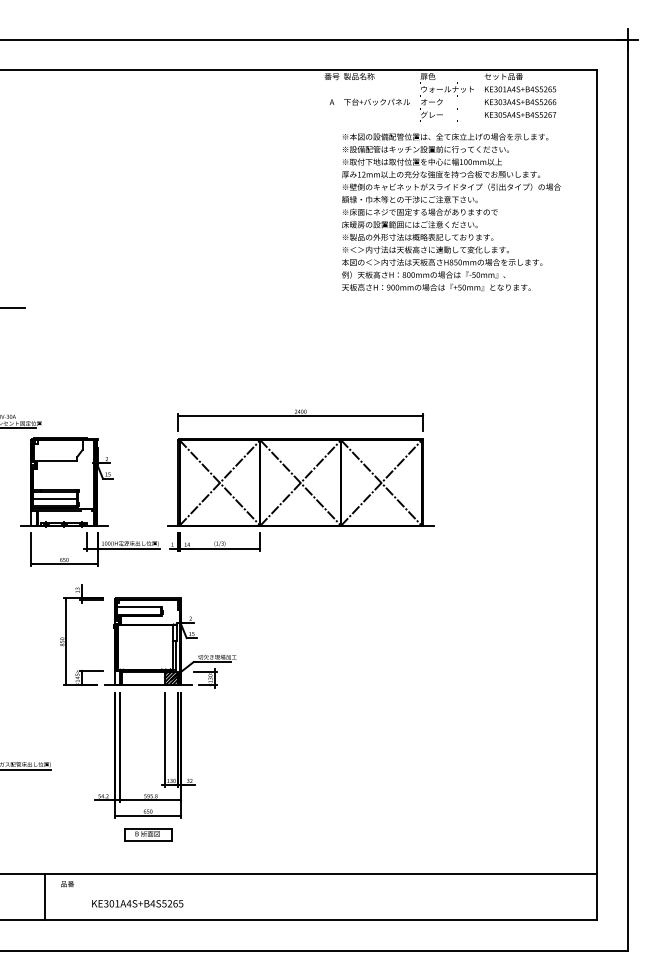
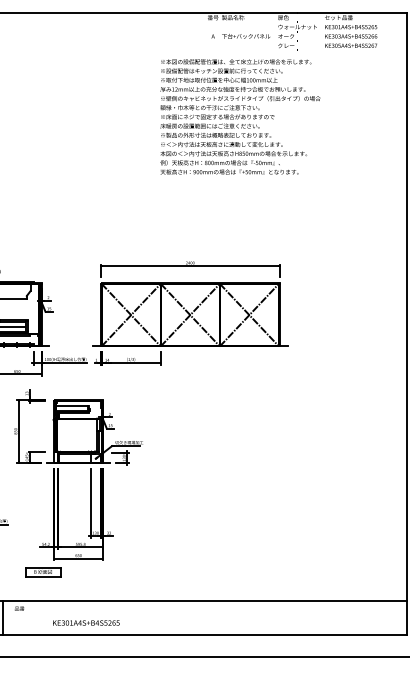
text: (451, 212) -> (240, 117), moved
hatch: (171, 678) -> (95, 458), removed
part: (148, 834) -> (43, 572), moved
text: (137, 903) -> (86, 622), moved

